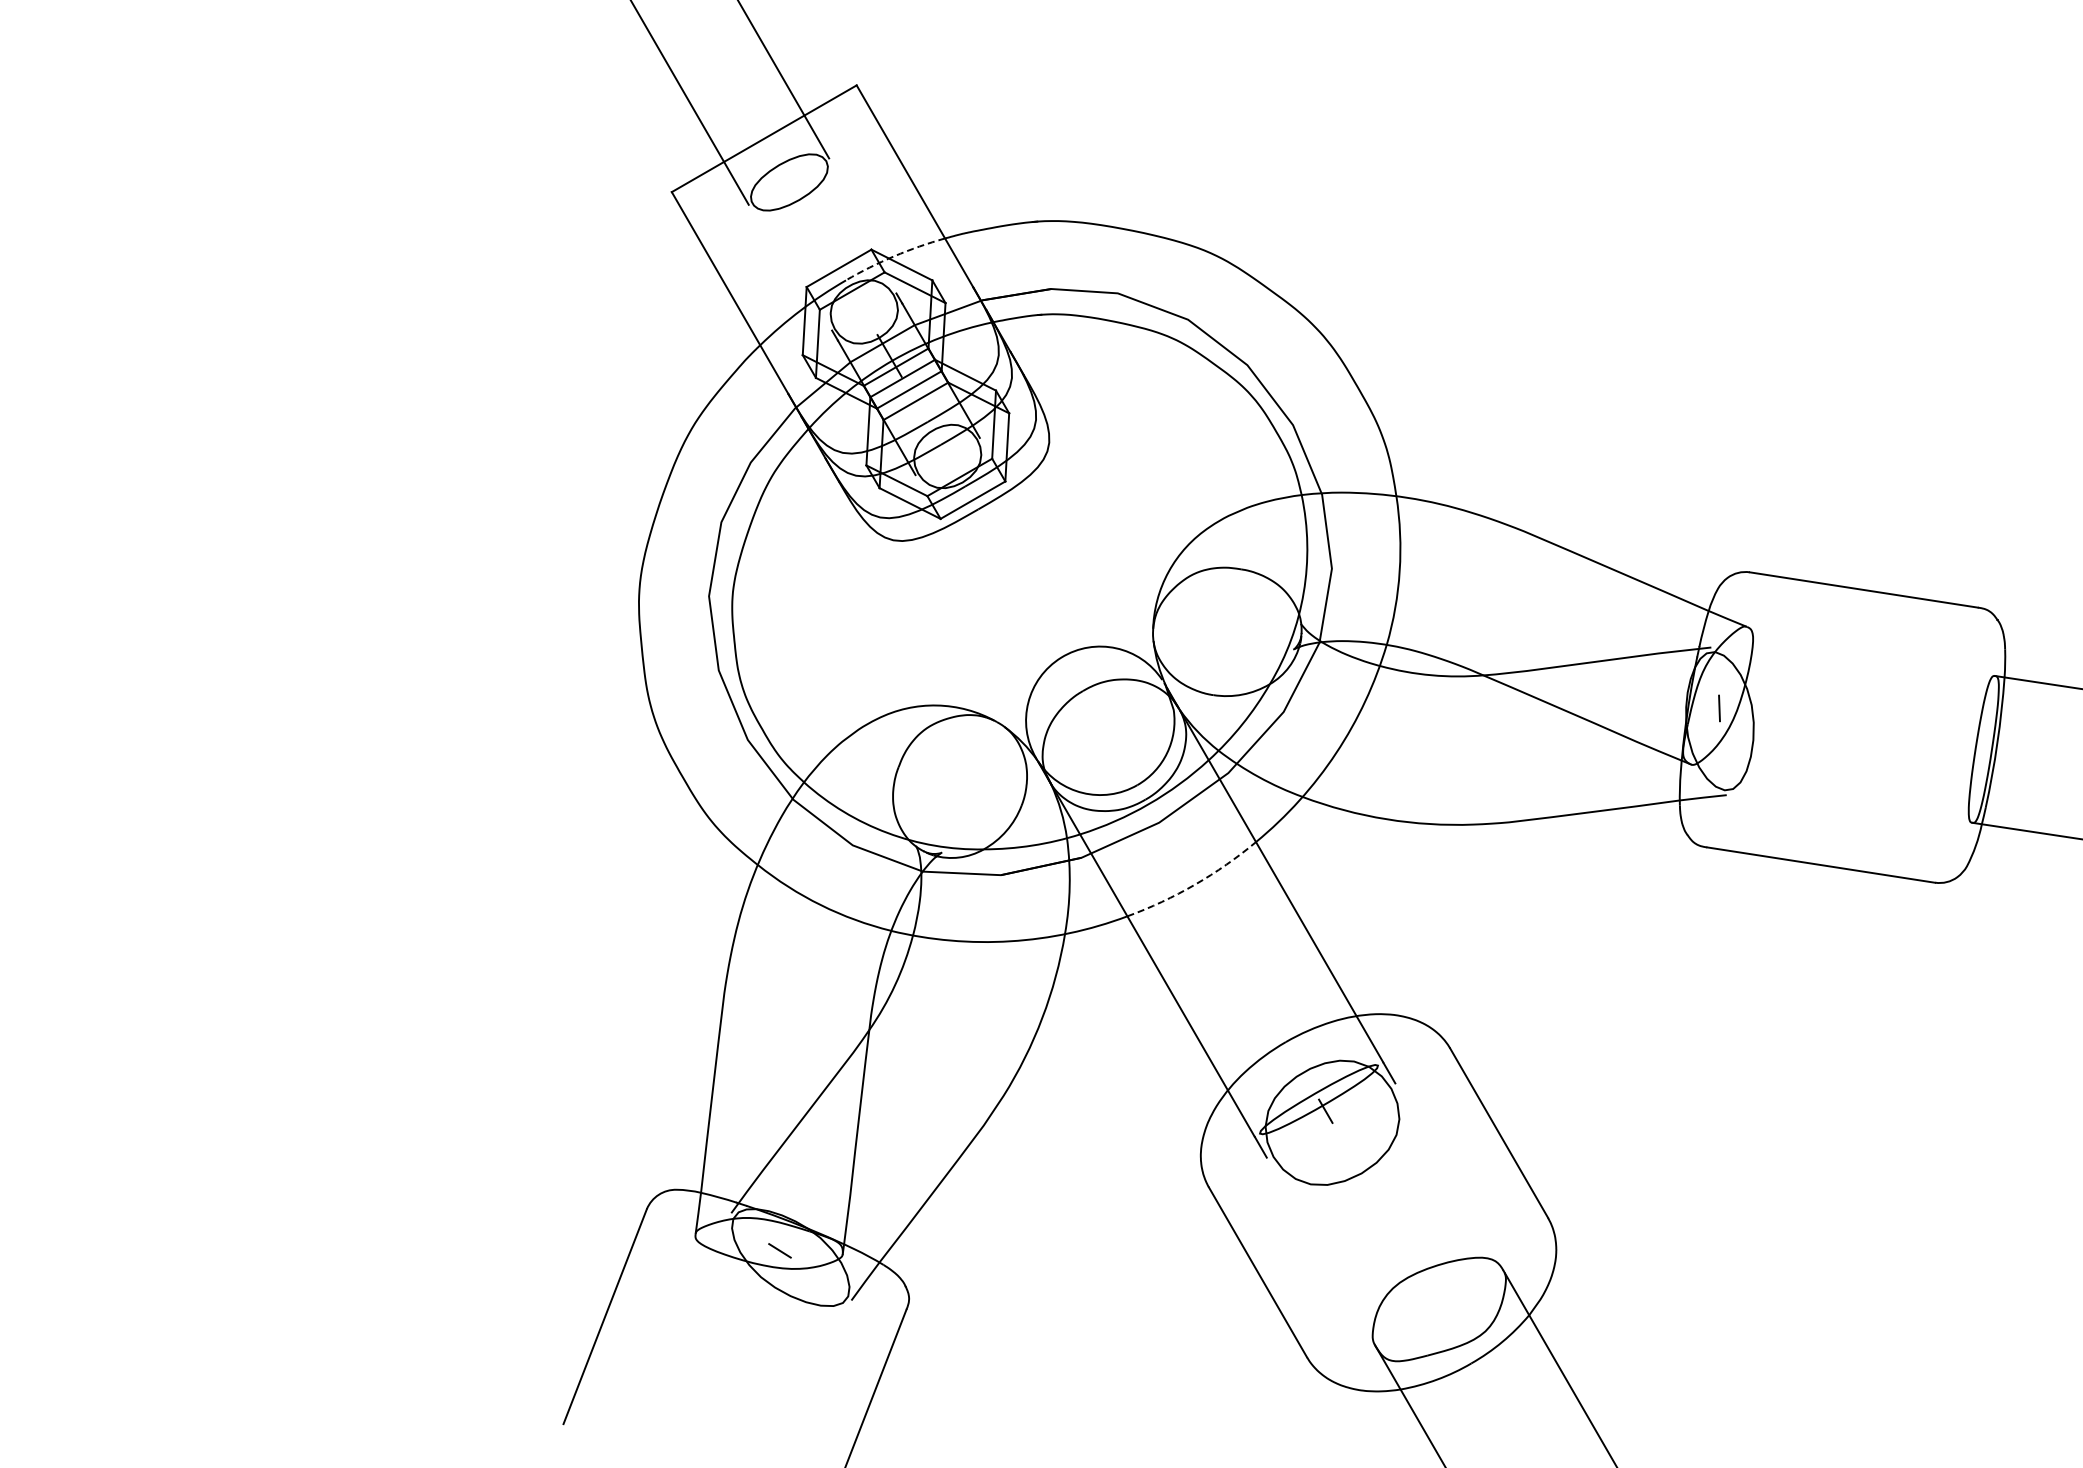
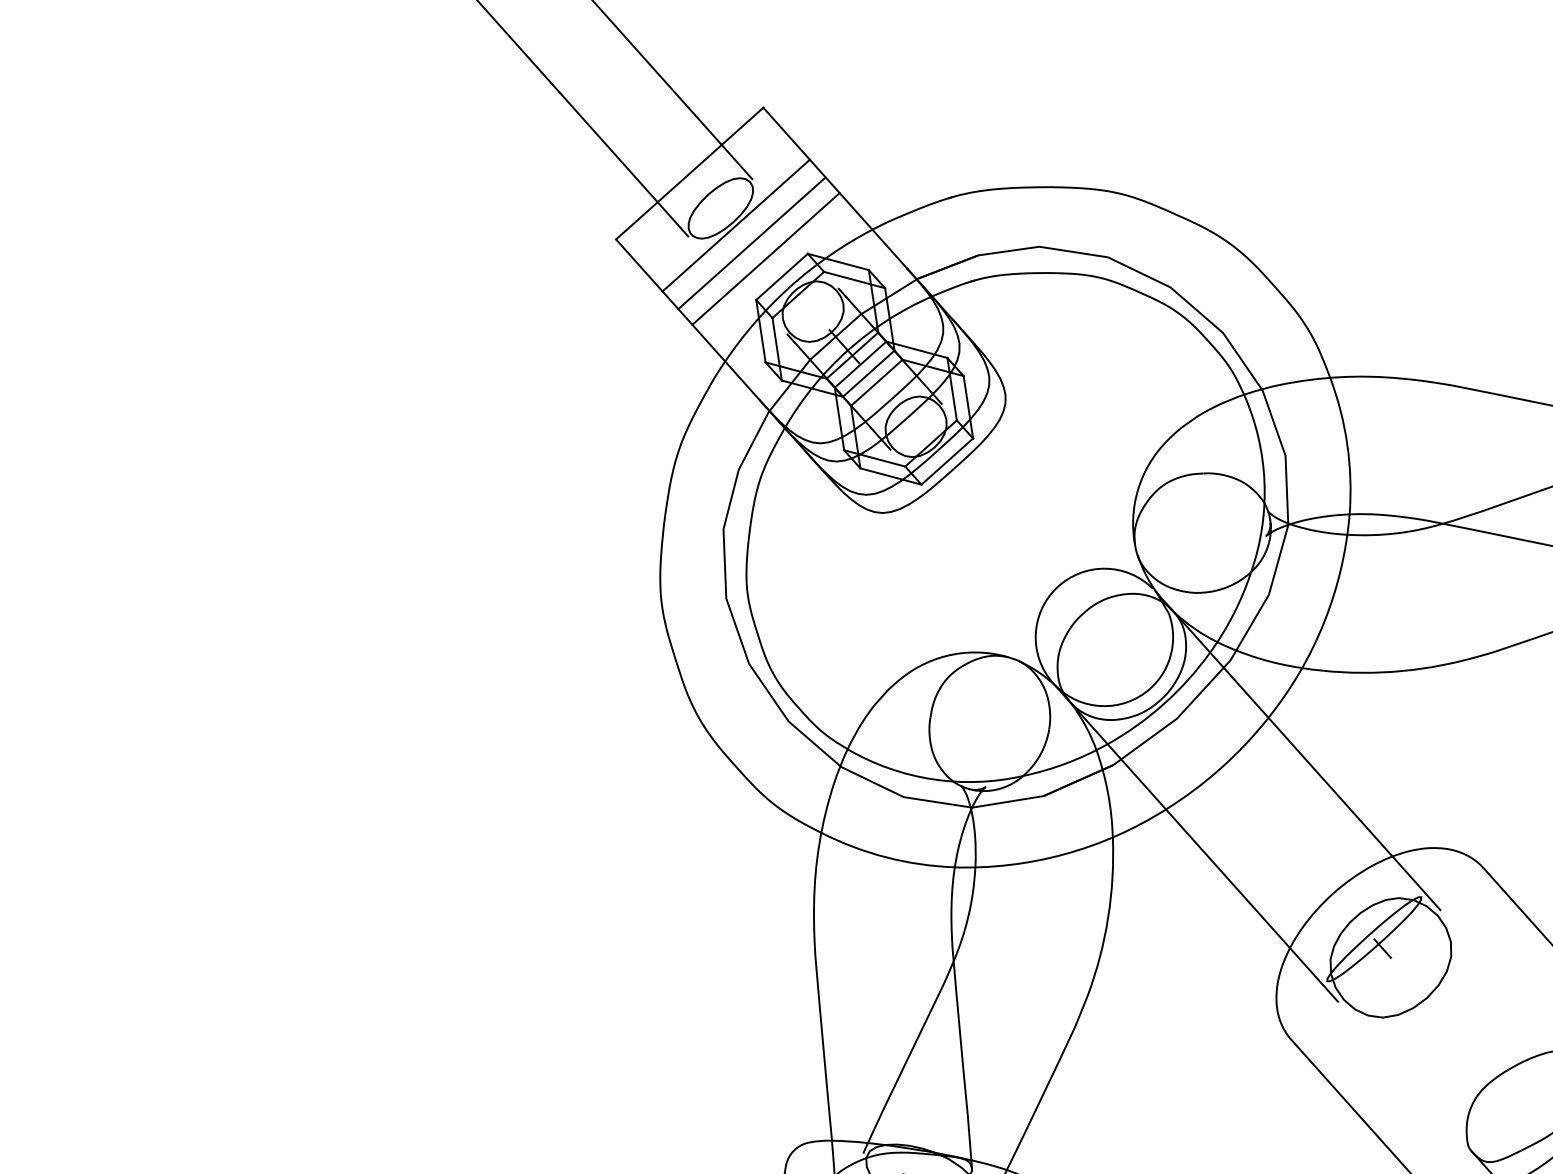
line: (801, 203) -> (735, 225), added
line: (814, 225) -> (751, 242), added
line: (825, 245) -> (765, 258), added
arc: (894, 256) -> (830, 255), dashed -> solid
arc: (1194, 884) -> (1220, 767), dashed -> solid

